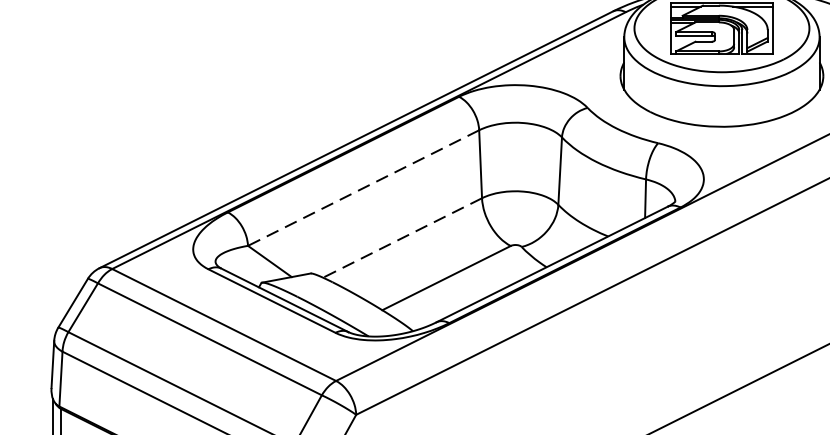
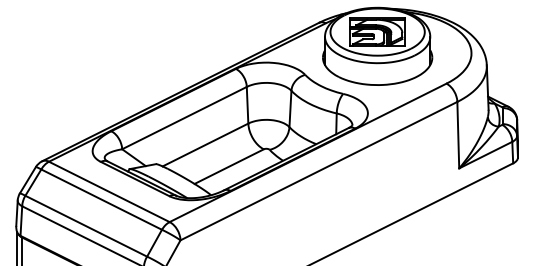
line: (363, 188) -> (184, 118), dashed -> solid
line: (402, 238) -> (205, 145), dashed -> solid

